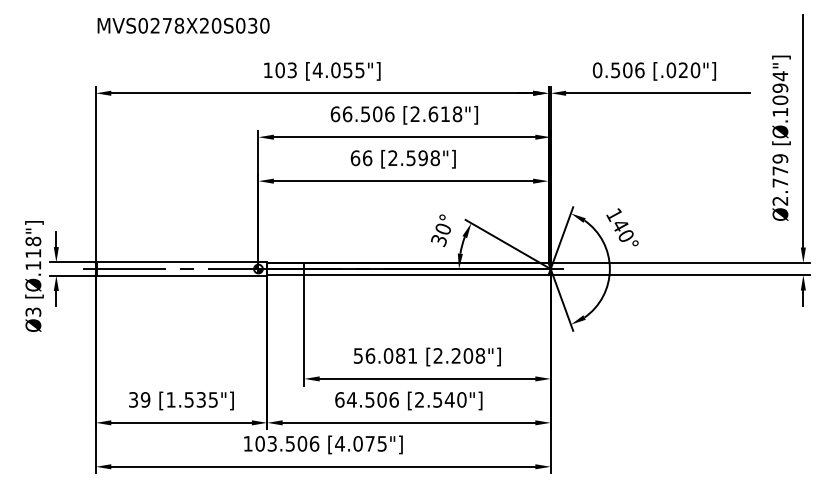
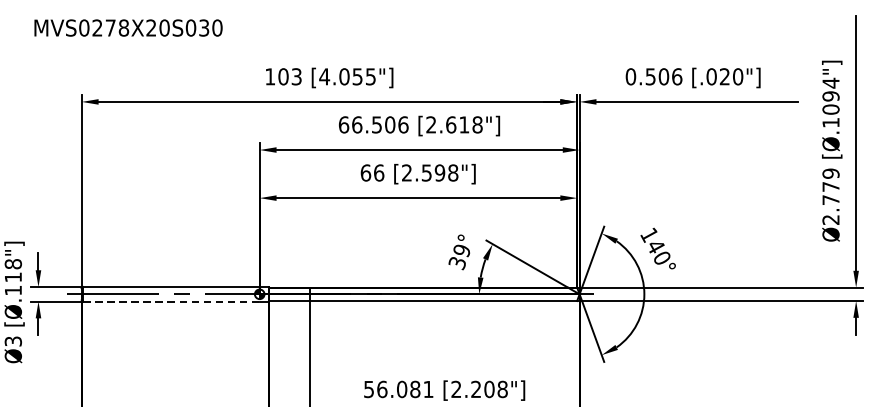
text: (183, 25) -> (128, 27), moved
text: (442, 229) -> (461, 251), 30° -> 39°
line: (177, 275) -> (171, 301), solid -> dashed

